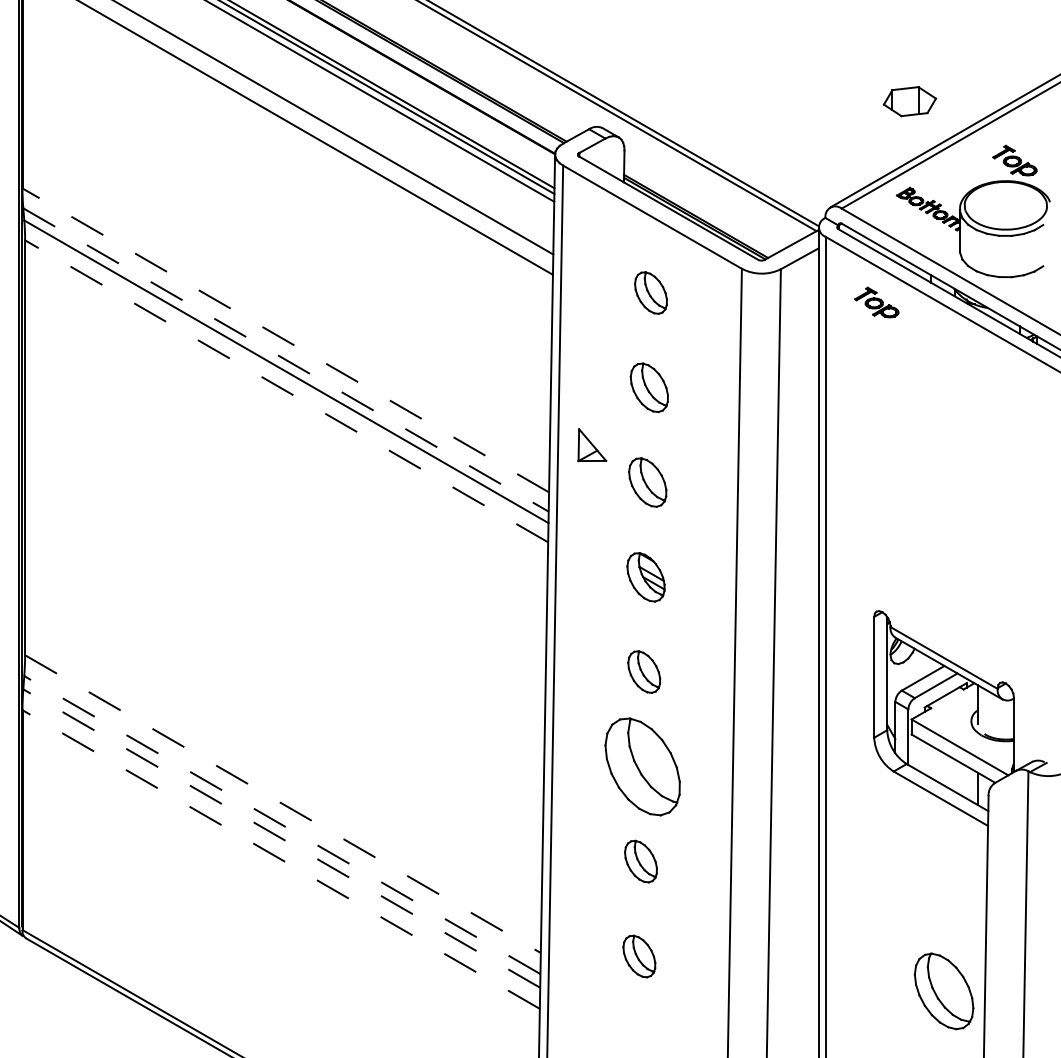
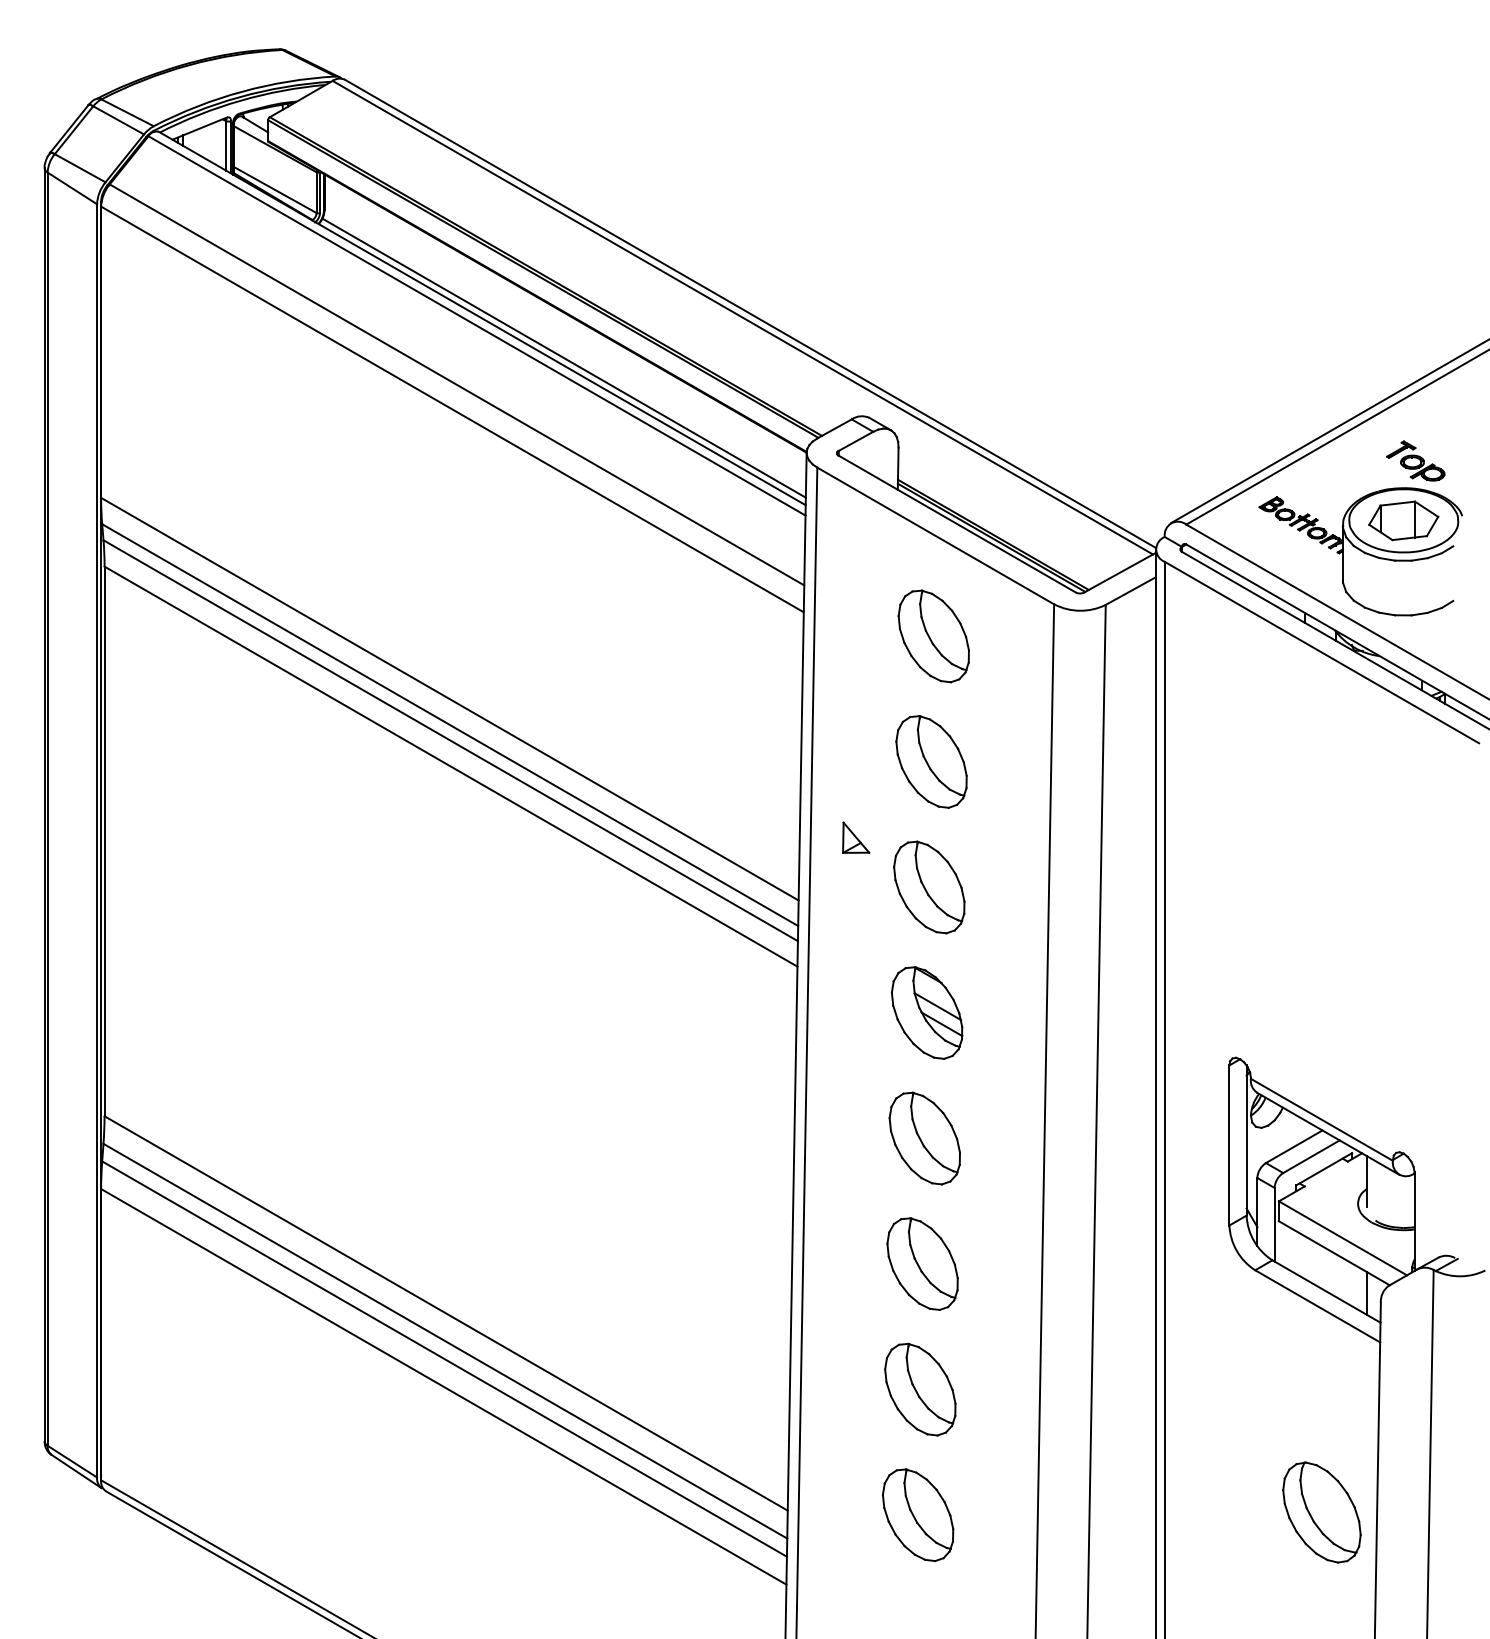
part: (909, 101) -> (1403, 520), moved
part: (650, 293) -> (933, 636), size x1.67
part: (876, 302) -> (1232, 648), removed
line: (285, 340) -> (449, 699), dashed -> solid
line: (286, 360) -> (450, 725), dashed -> solid
part: (649, 387) -> (931, 761), size x1.43
line: (286, 391) -> (450, 766), dashed -> solid
part: (592, 444) -> (856, 837), size x0.71
part: (647, 482) -> (929, 887), size x1.43
part: (645, 576) -> (926, 1012), size x1.43
part: (644, 672) -> (924, 1138), size x1.67
part: (642, 766) -> (922, 1263), size x0.71
line: (283, 804) -> (446, 1313), dashed -> solid
line: (282, 825) -> (445, 1341), dashed -> solid
line: (281, 838) -> (444, 1358), dashed -> solid
line: (280, 859) -> (443, 1386), dashed -> solid
part: (641, 861) -> (920, 1389), size x1.67
part: (639, 956) -> (918, 1515), size x1.67
part: (943, 991) -> (1321, 1512), moved

